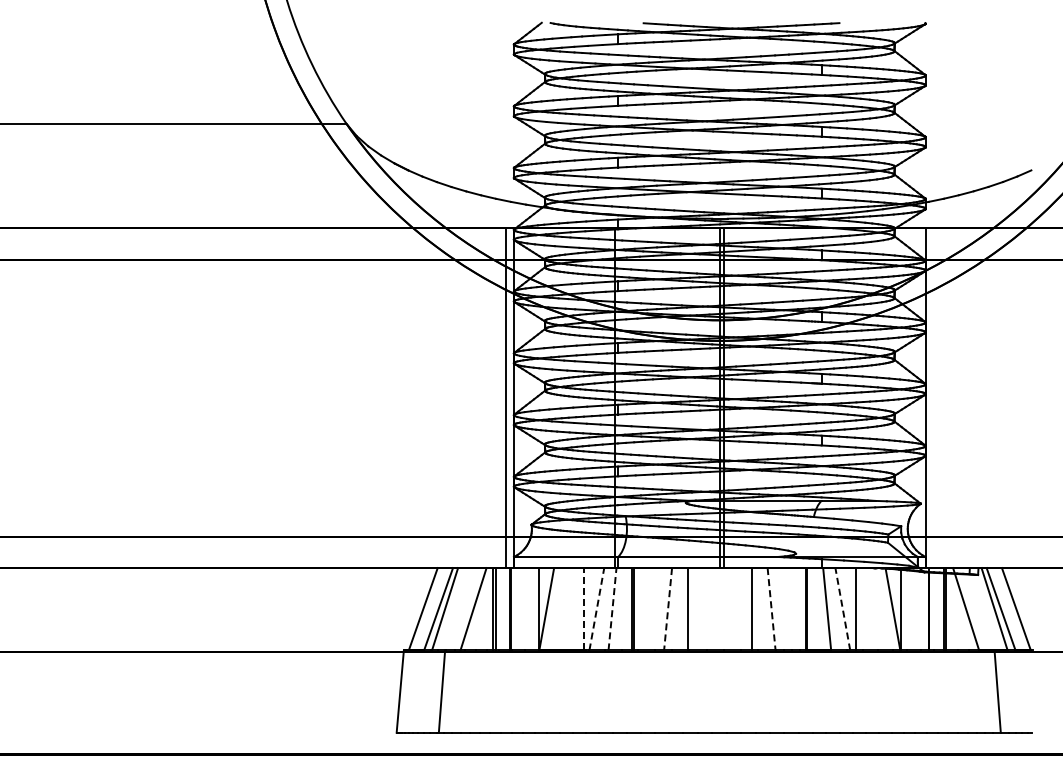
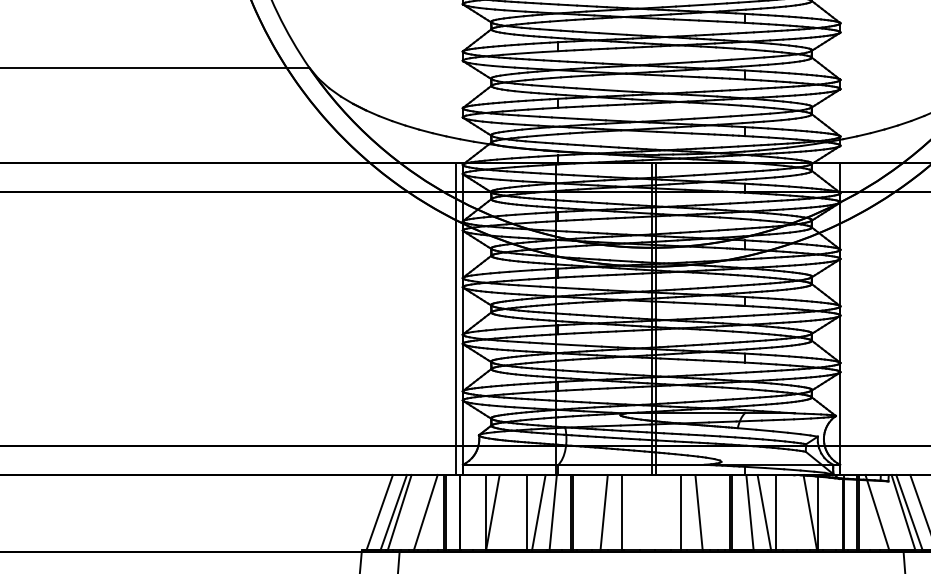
line: (583, 608) -> (526, 512), dashed -> solid
line: (612, 608) -> (553, 512), dashed -> solid
line: (596, 609) -> (538, 512), dashed -> solid
line: (668, 609) -> (604, 512), dashed -> solid
line: (771, 609) -> (698, 512), dashed -> solid
line: (842, 609) -> (764, 512), dashed -> solid

